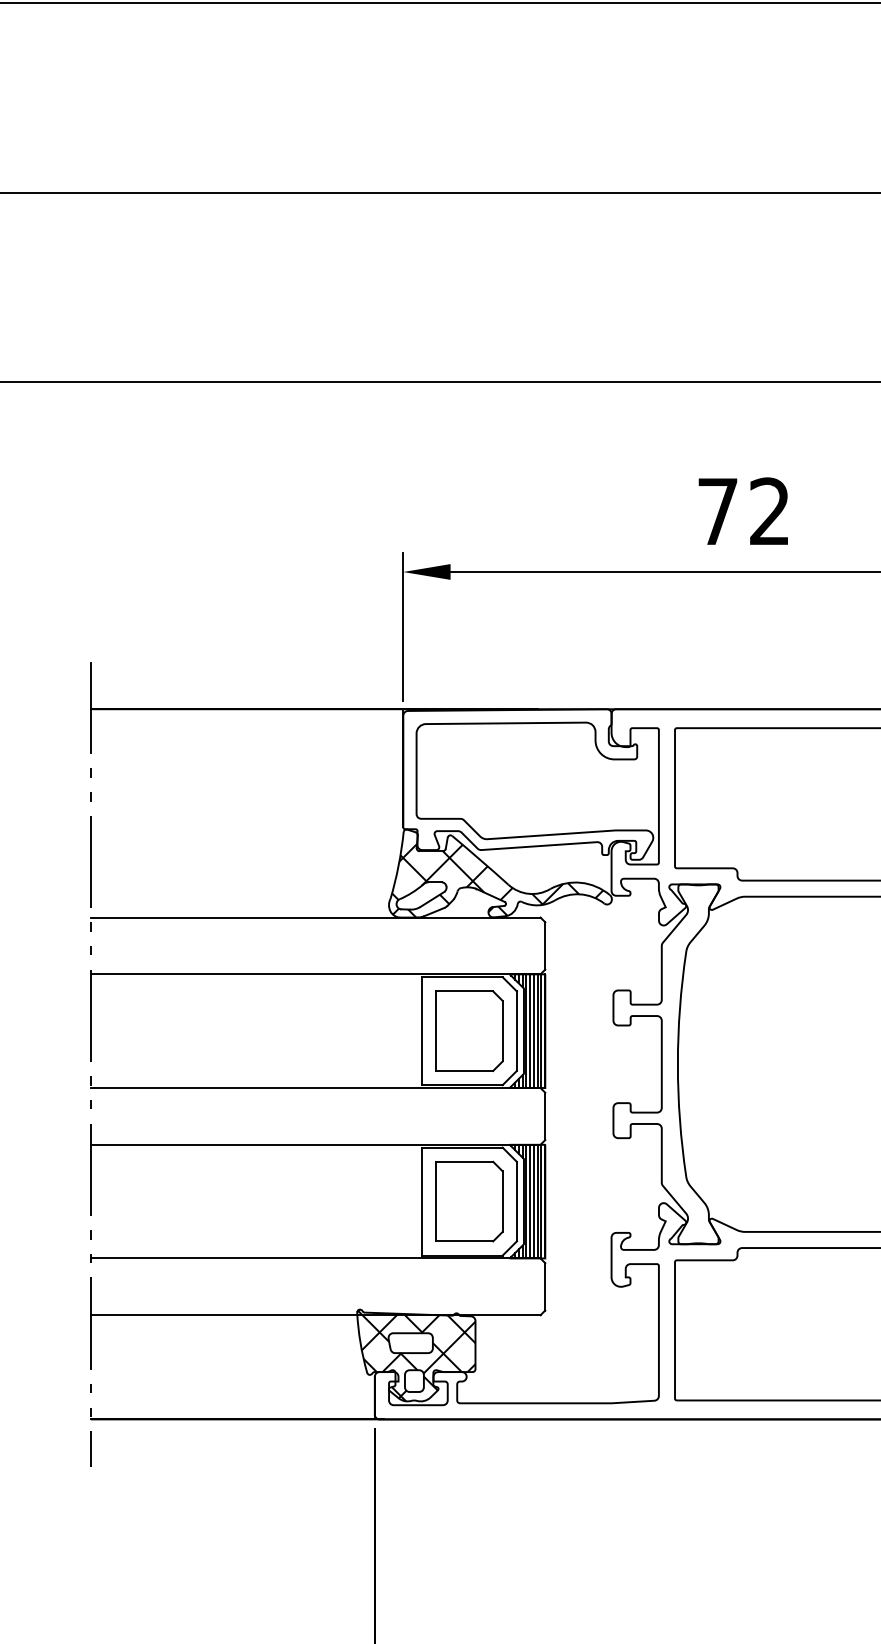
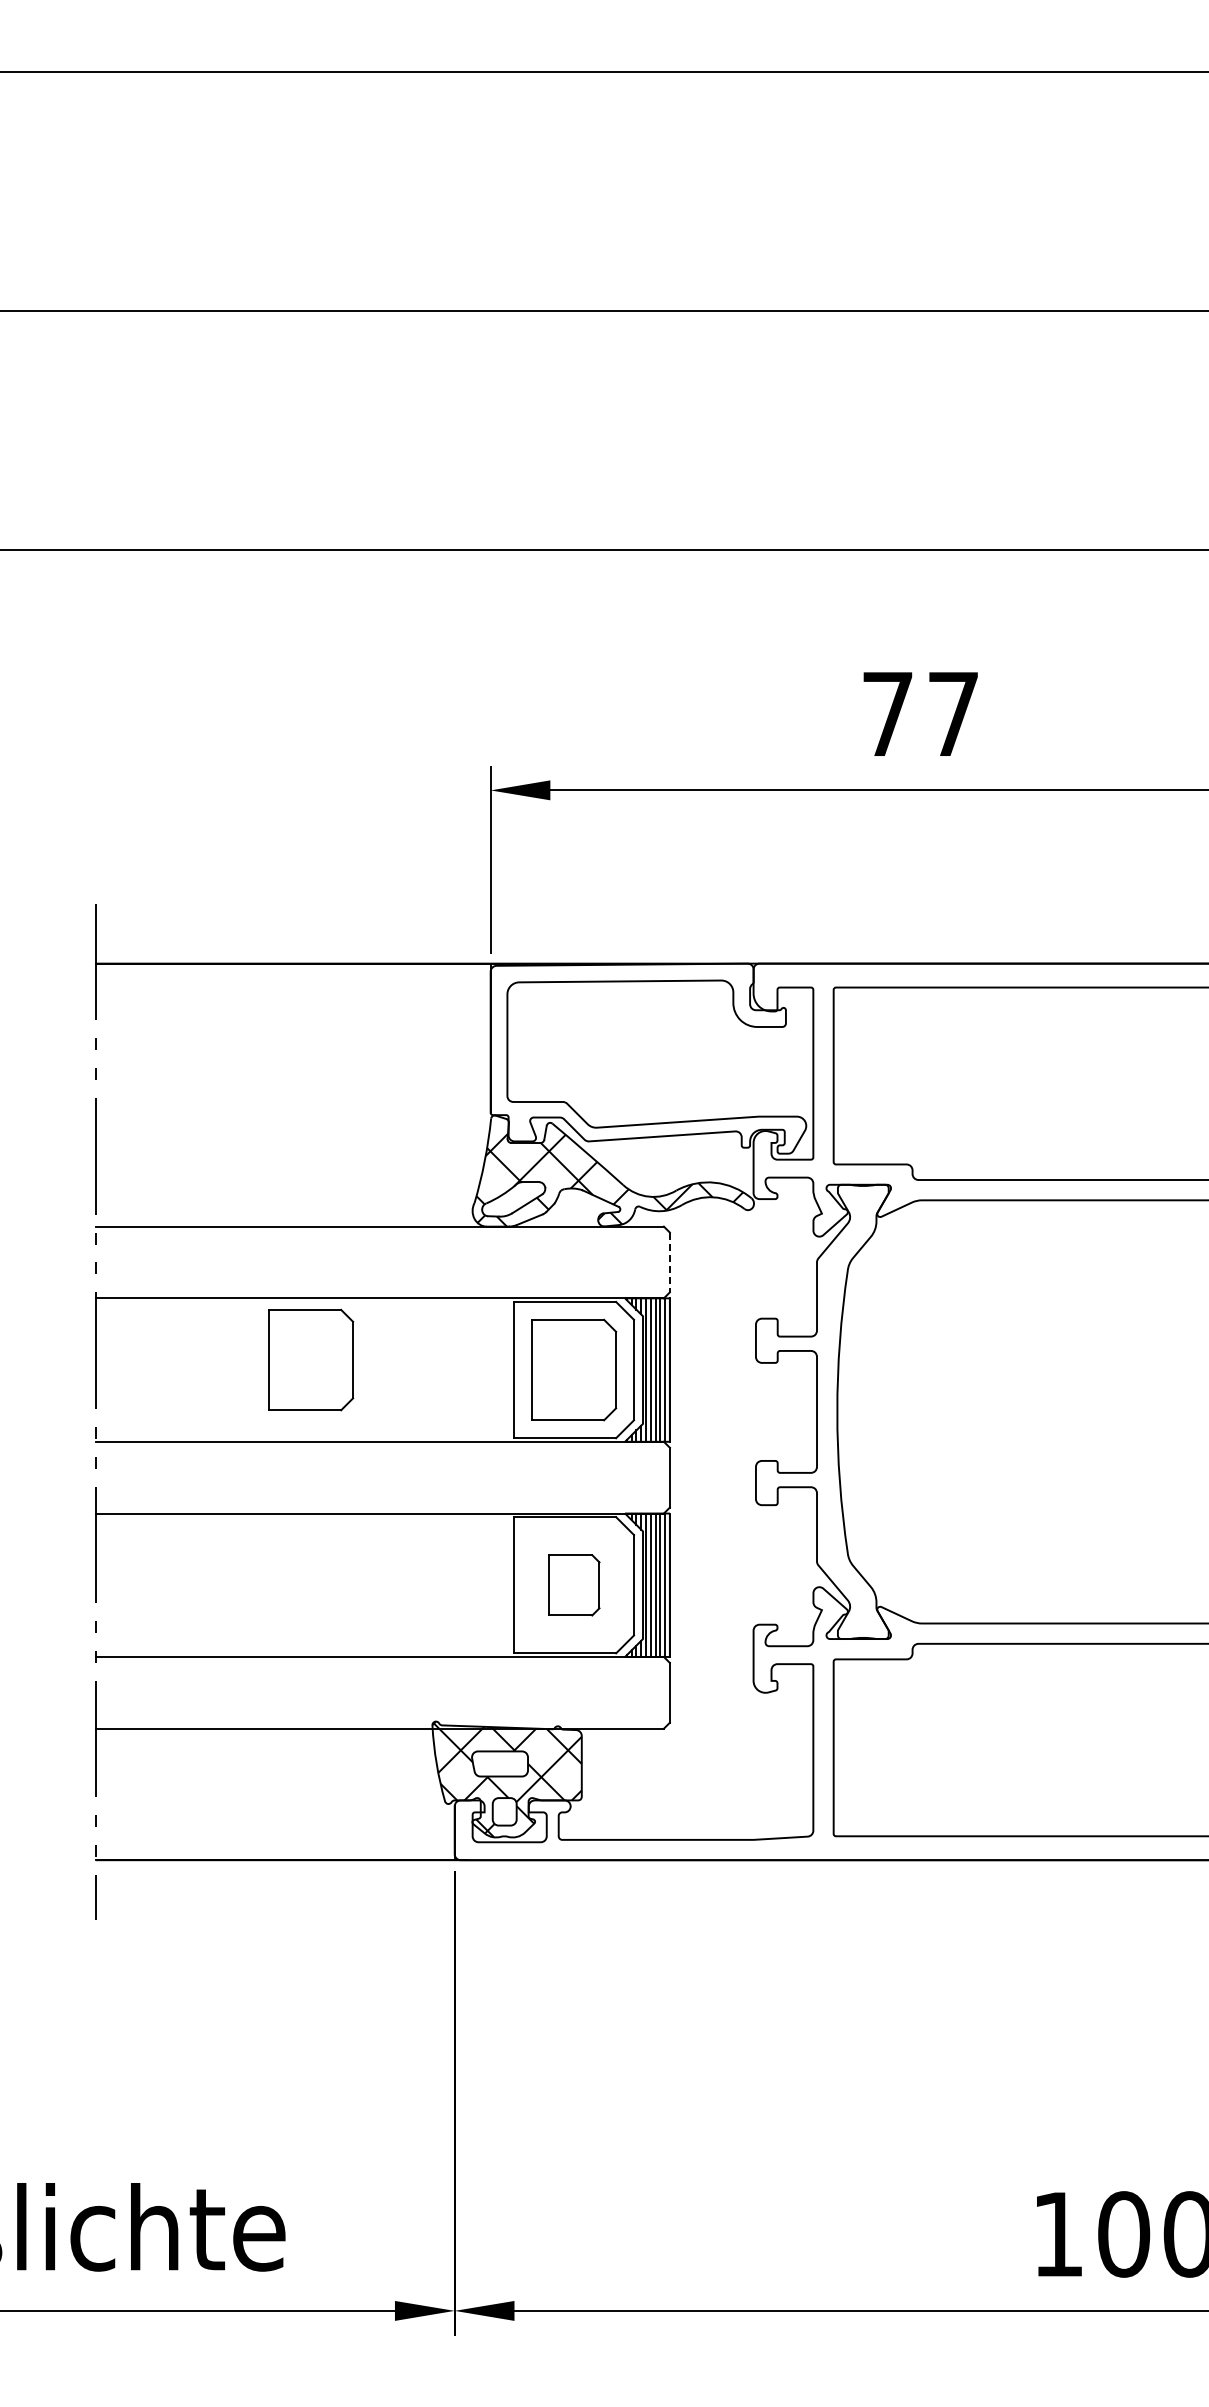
text: (769, 510) -> (952, 712), 72 -> 77
line: (544, 945) -> (669, 1262), solid -> dashed
part: (261, 1022) -> (311, 1359), added
part: (469, 1201) -> (574, 1585), size x0.6

